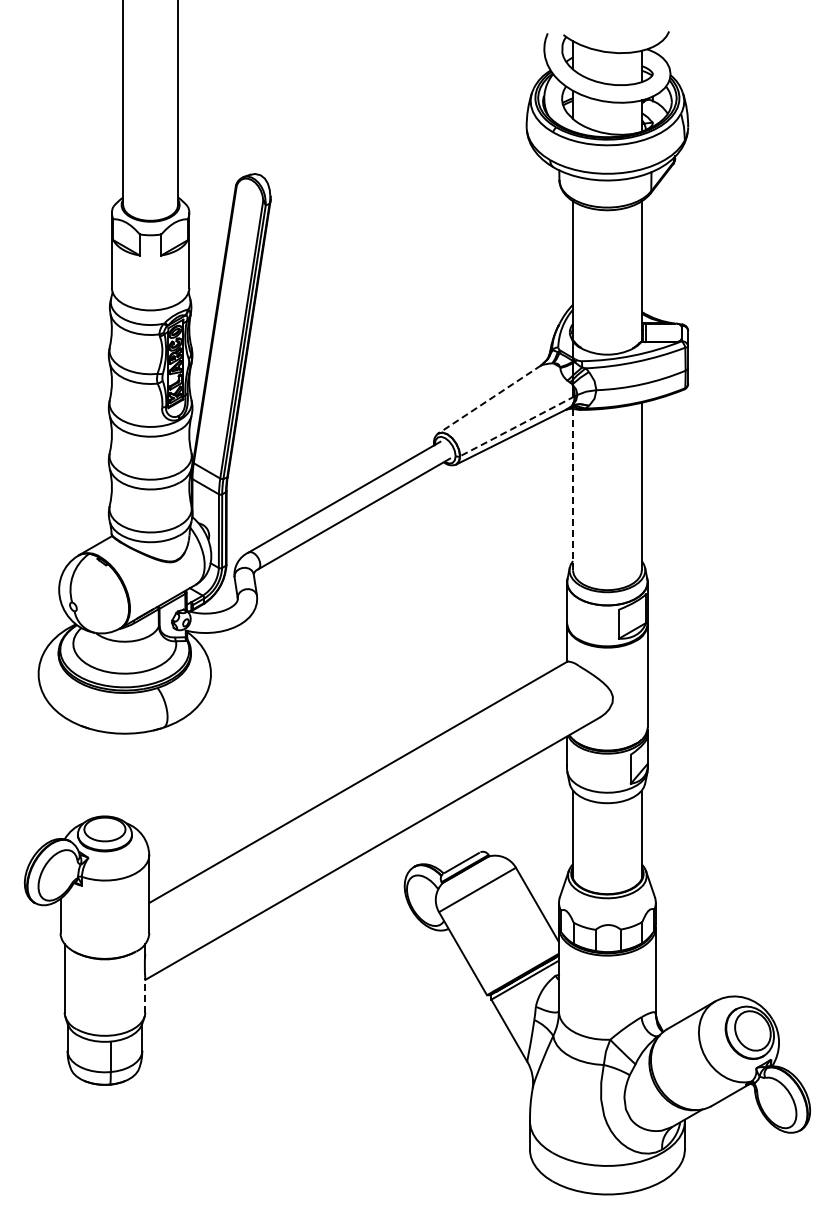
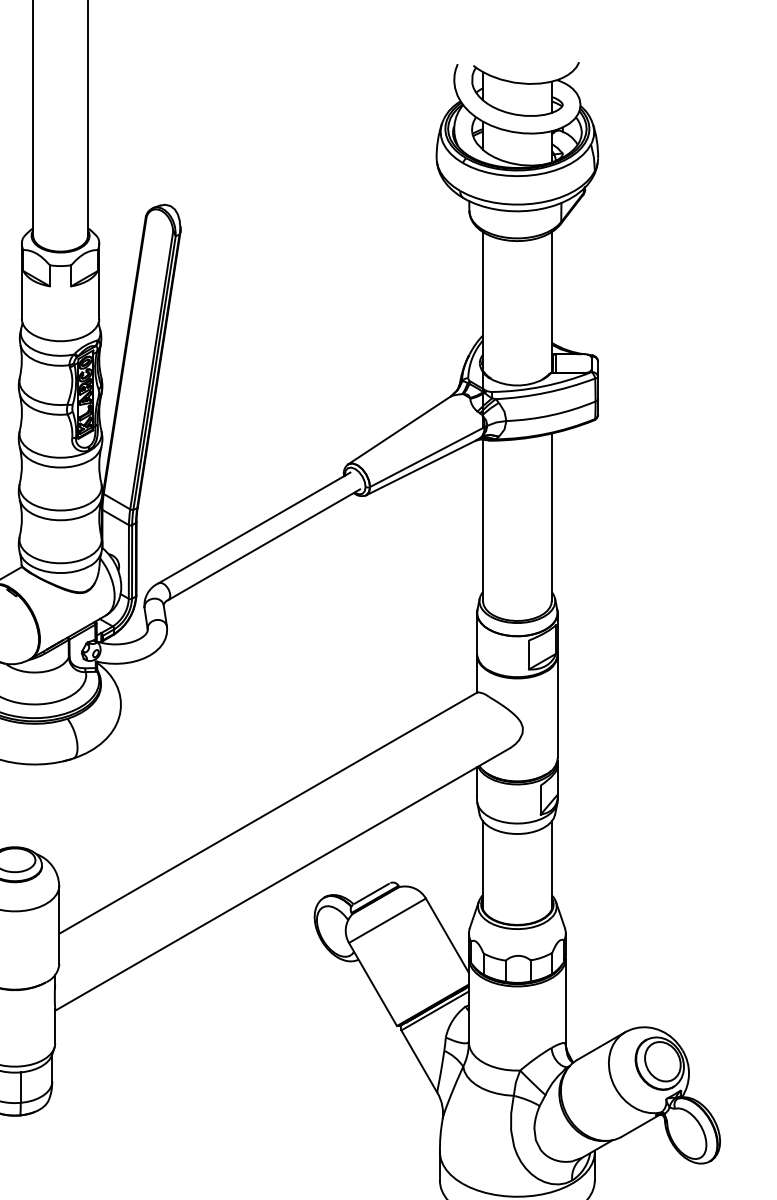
line: (489, 399) -> (399, 430), dashed -> solid
line: (516, 426) -> (426, 457), dashed -> solid
line: (573, 489) -> (483, 520), dashed -> solid
line: (145, 994) -> (55, 1025), dashed -> solid

